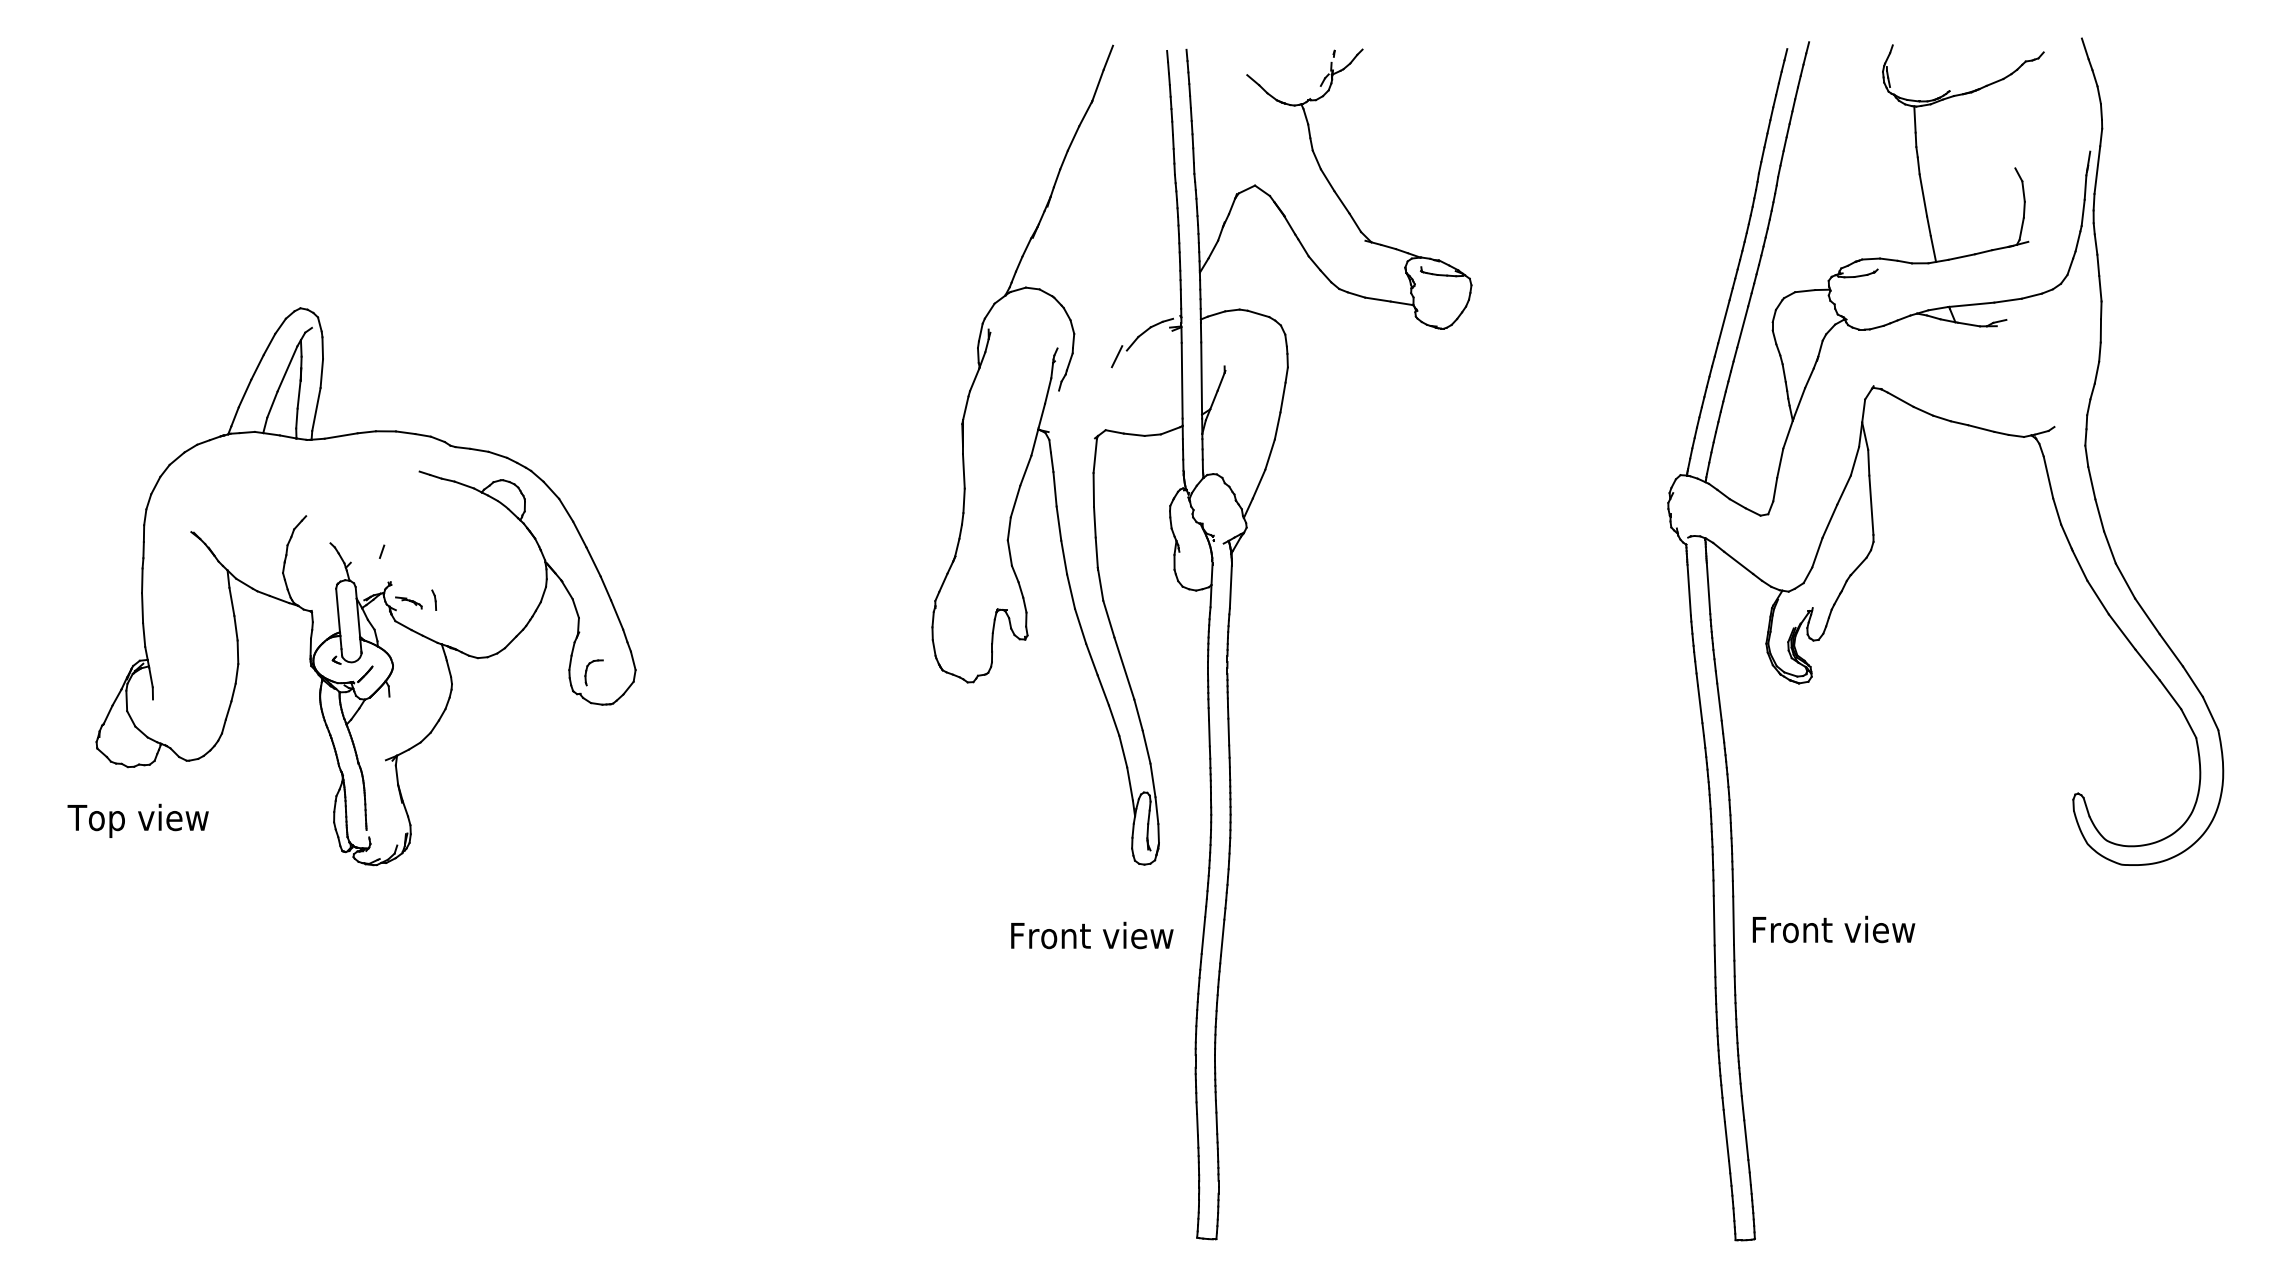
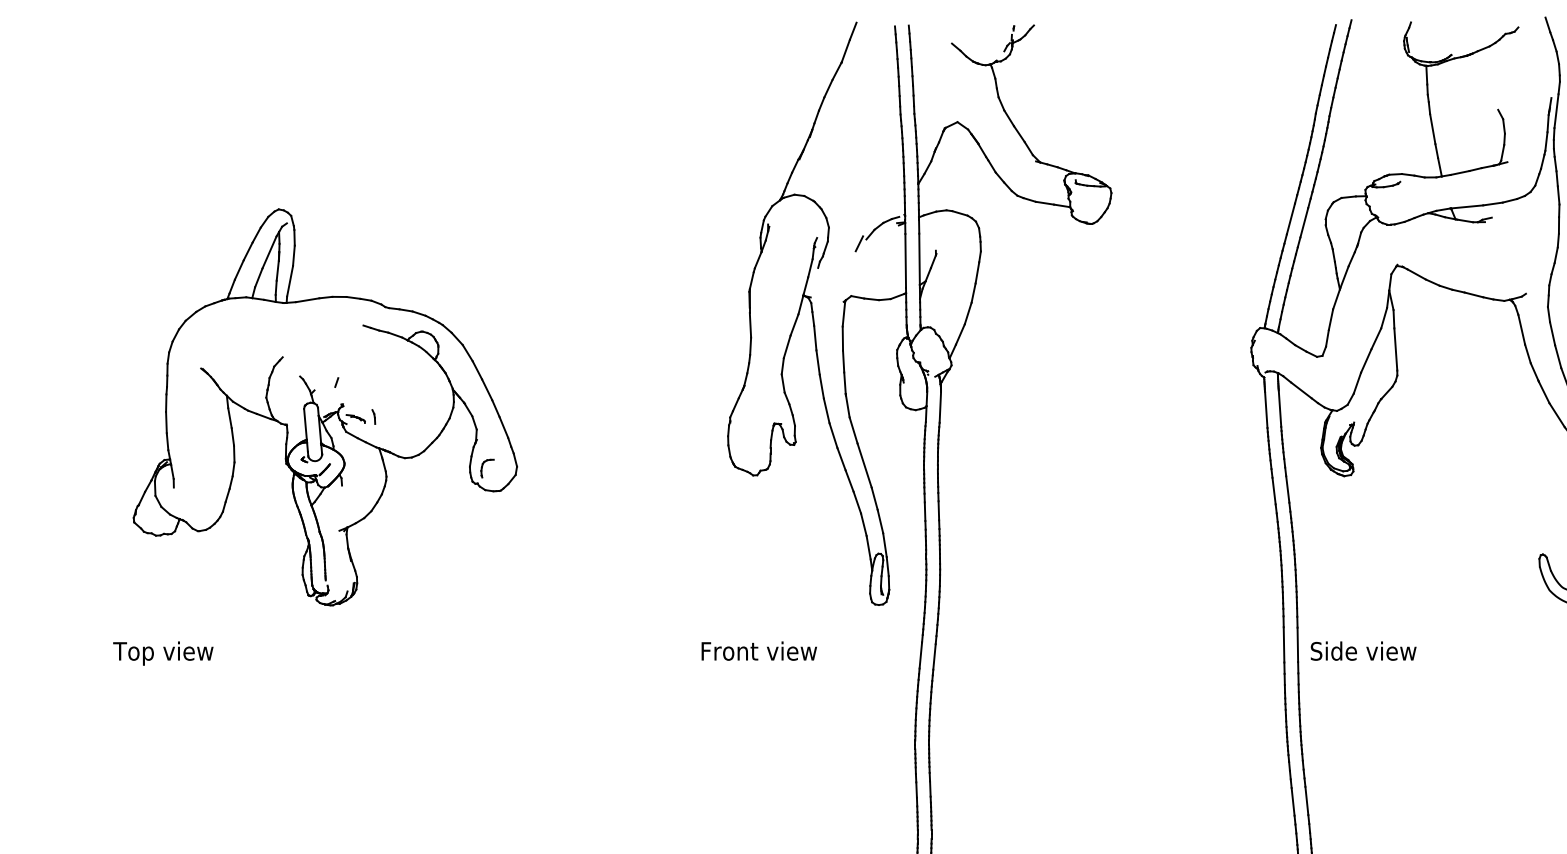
text: (137, 820) -> (162, 653), moved
text: (1833, 929) -> (1368, 651), Front view -> Side view
text: (1092, 935) -> (759, 651), moved

